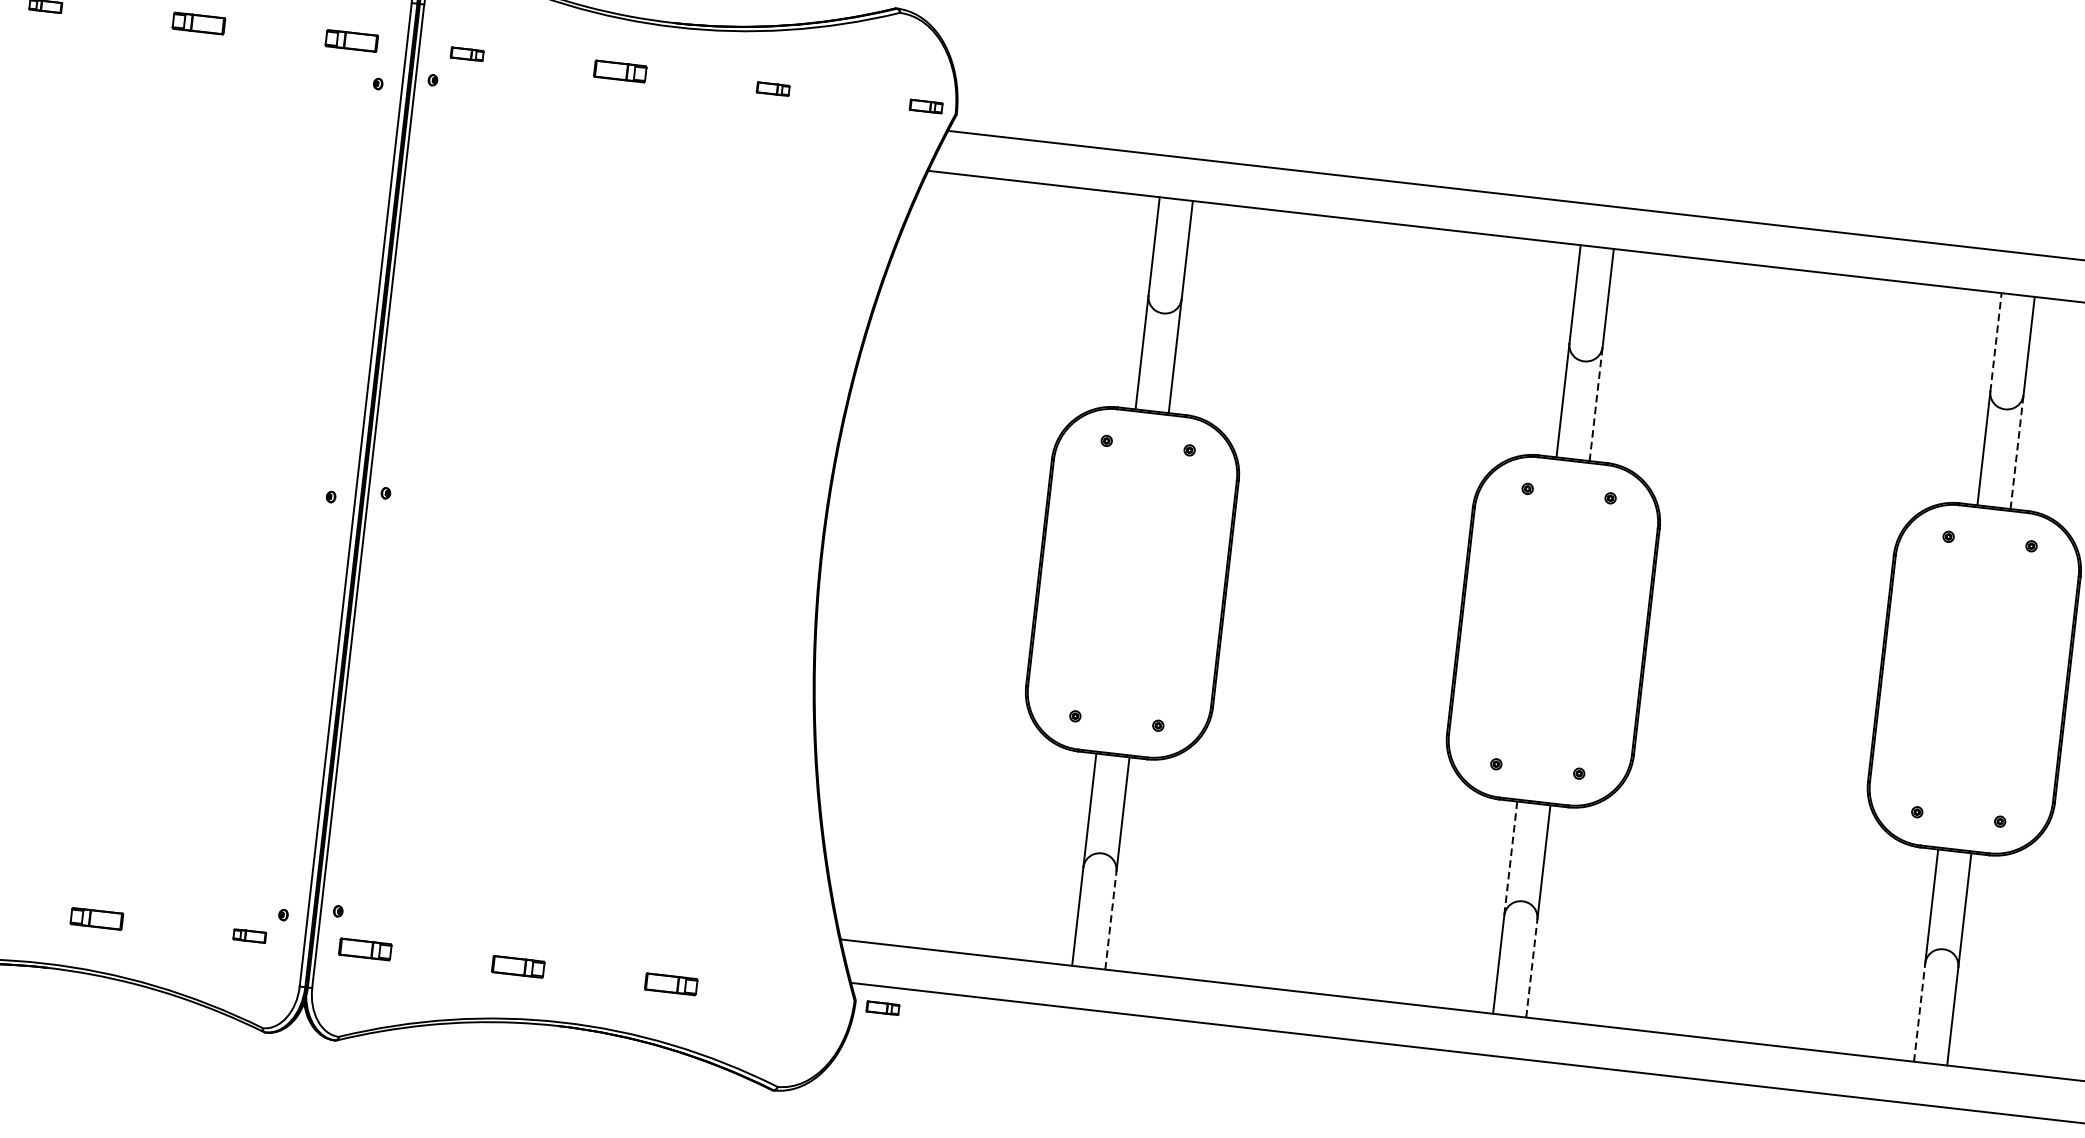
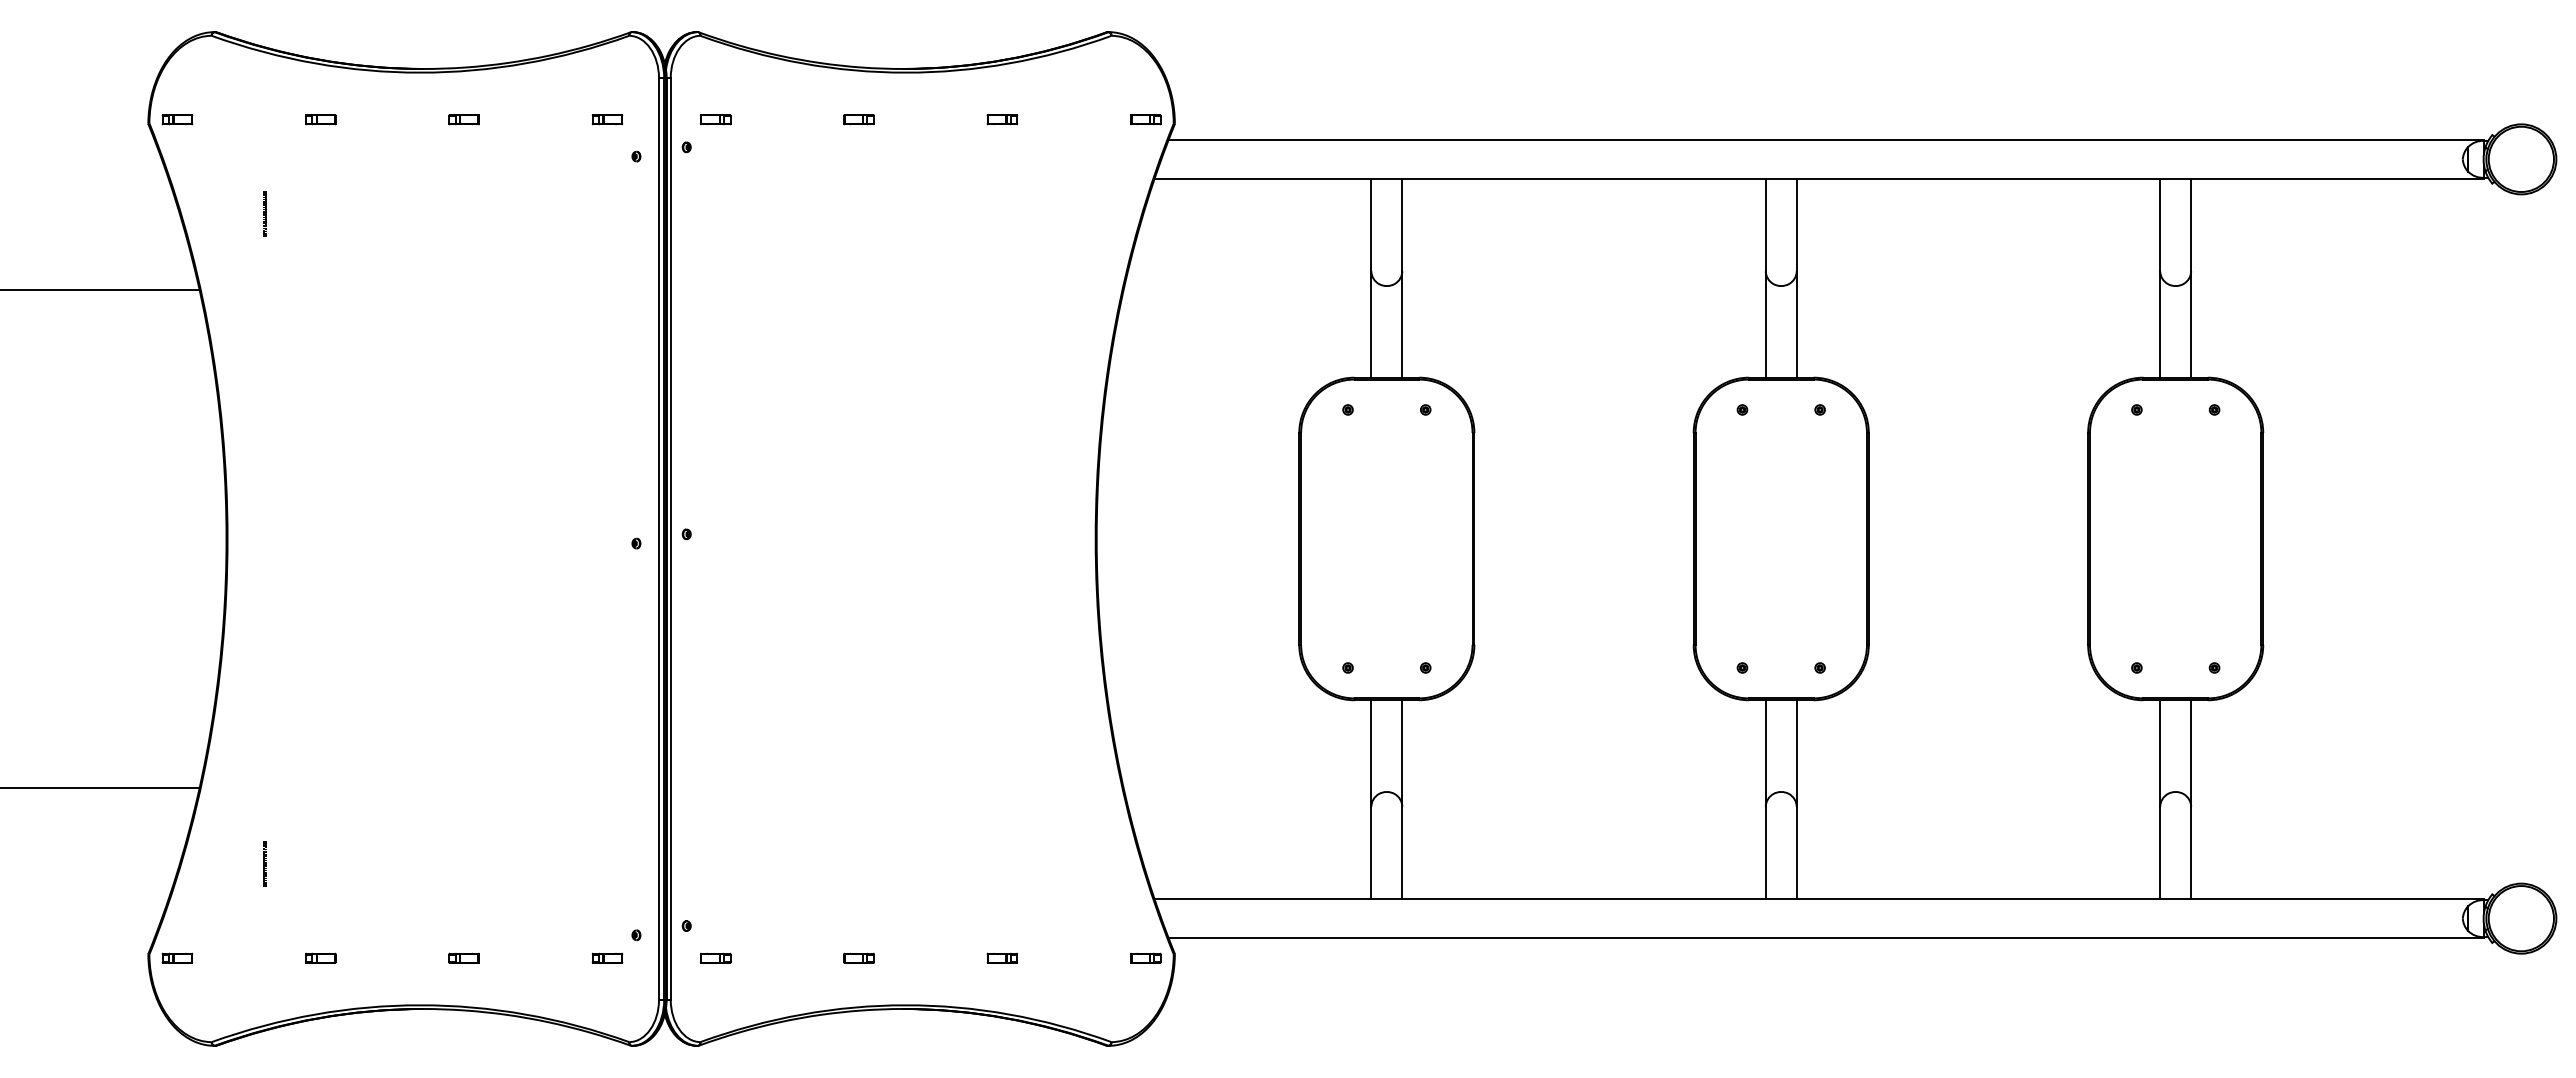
part: (198, 23) -> (463, 119), size x0.62
part: (351, 40) -> (607, 119), size x0.62
part: (619, 71) -> (858, 119), size x0.62
line: (1996, 341) -> (2160, 224), dashed -> solid
line: (1595, 403) -> (1796, 323), dashed -> solid
line: (2017, 451) -> (2191, 323), dashed -> solid
line: (1510, 859) -> (1765, 754), dashed -> solid
part: (96, 917) -> (463, 957), size x0.62
line: (1111, 919) -> (1402, 852), dashed -> solid
part: (365, 948) -> (715, 957), size x0.62
part: (517, 965) -> (858, 957), size x0.62
line: (1531, 967) -> (1796, 852), dashed -> solid
part: (671, 983) -> (1002, 957), size x0.62
part: (882, 1007) -> (1145, 957), moved
line: (1920, 1012) -> (2160, 852), dashed -> solid

